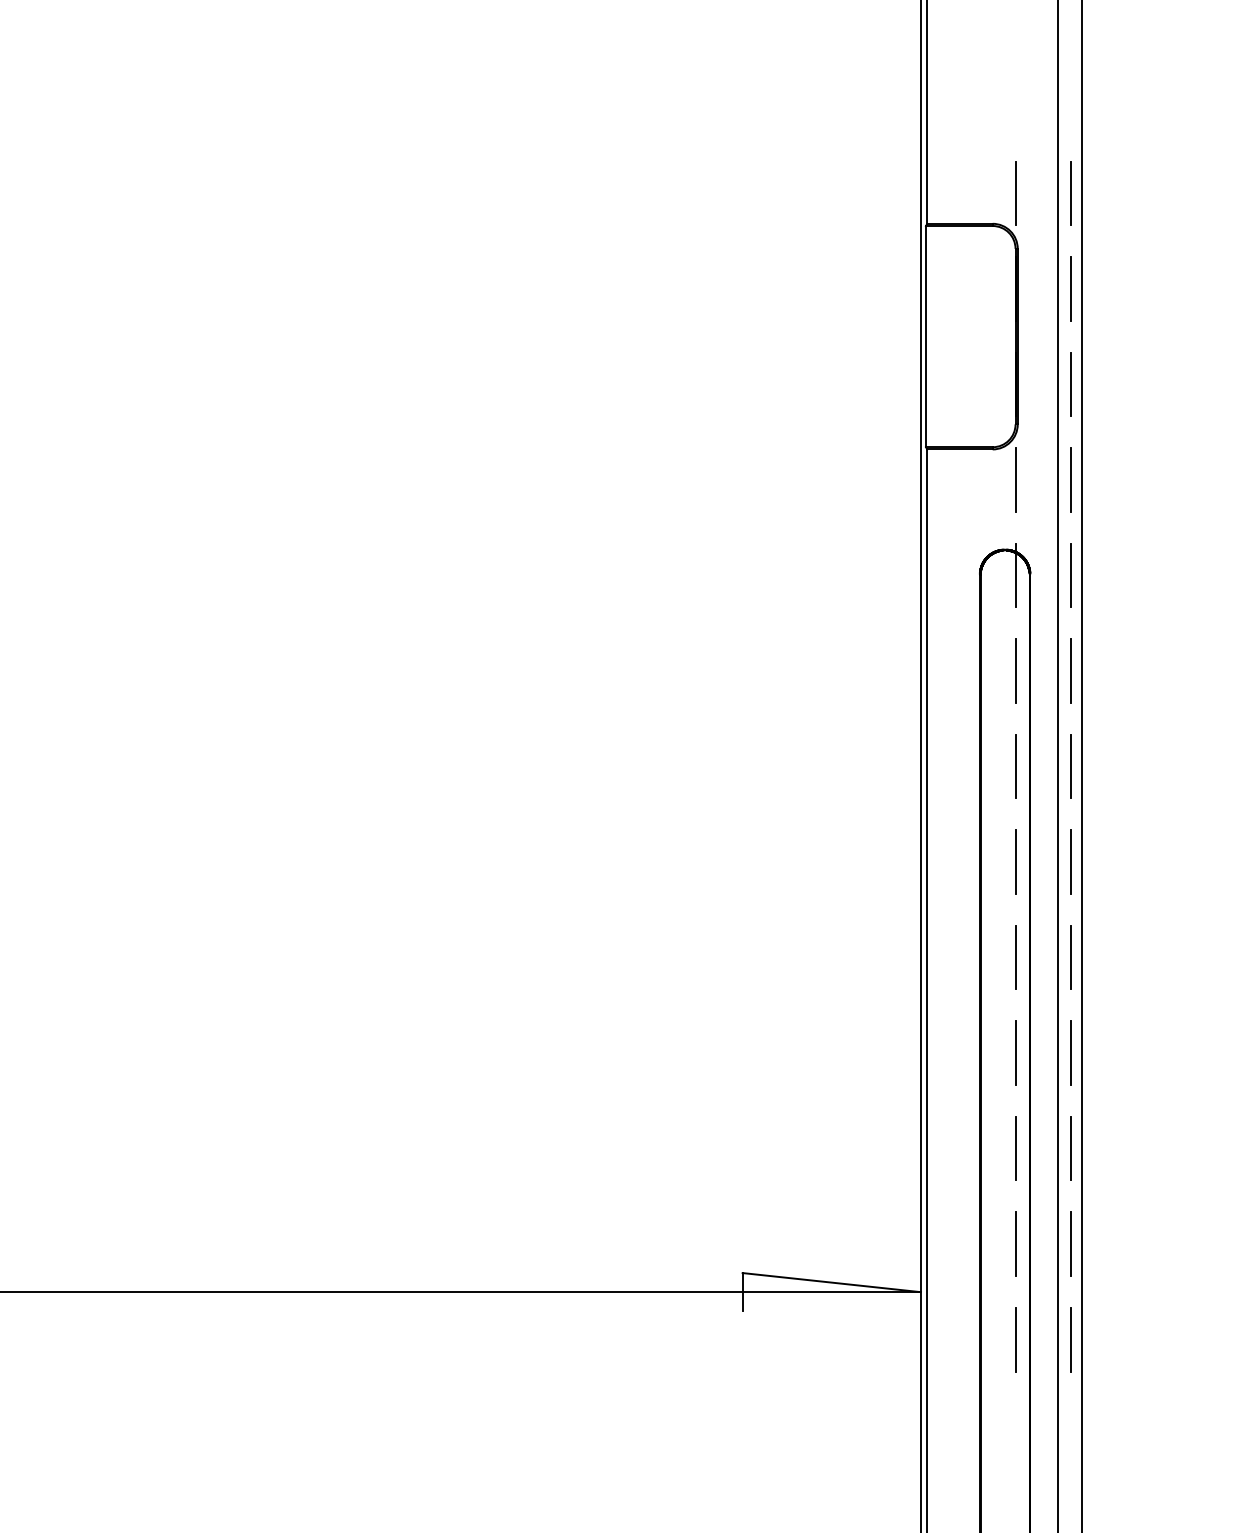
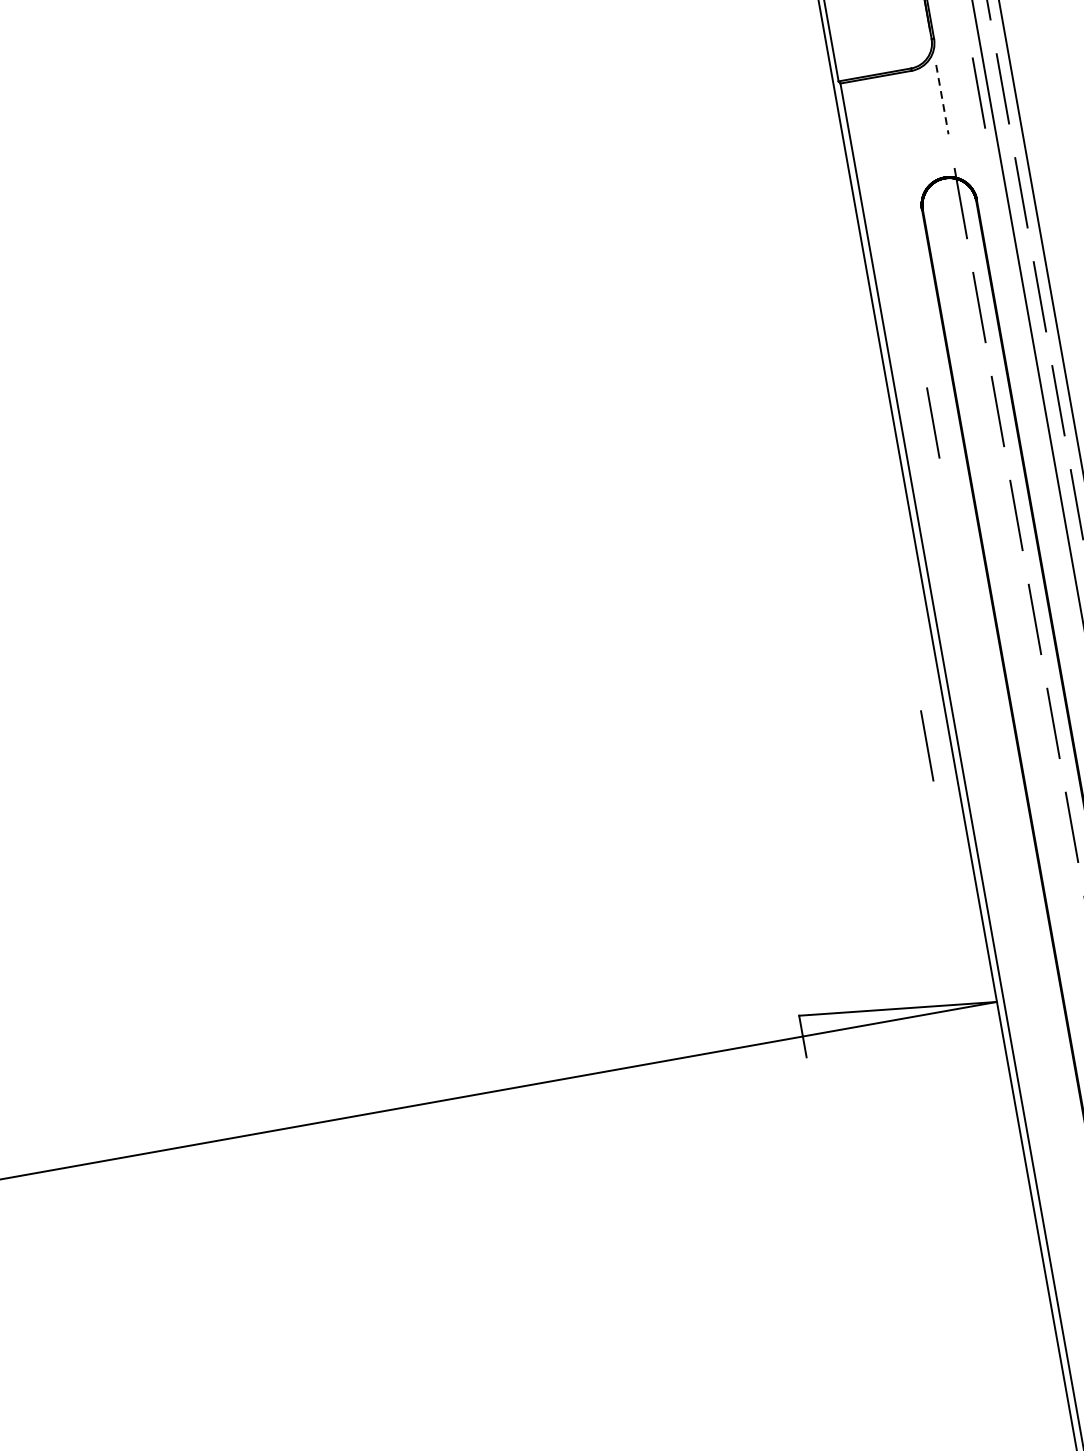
line: (1015, 479) -> (942, 99), solid -> dashed
line: (1048, 479) -> (978, 92), added
line: (955, 766) -> (932, 423), added
line: (899, 1052) -> (927, 745), added

